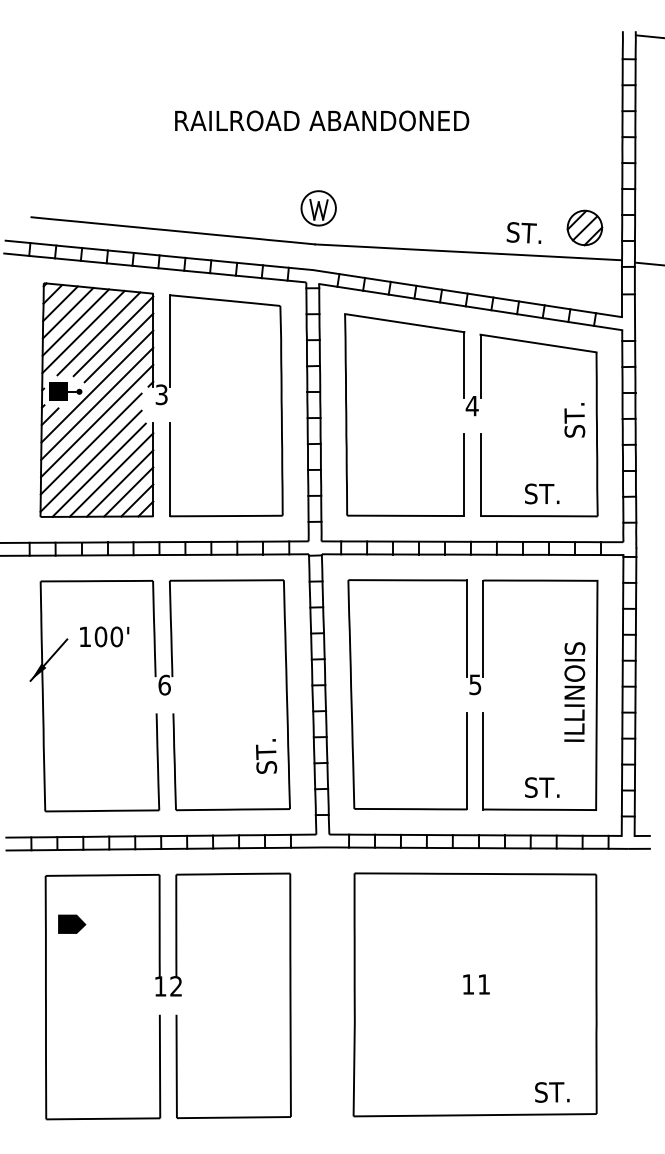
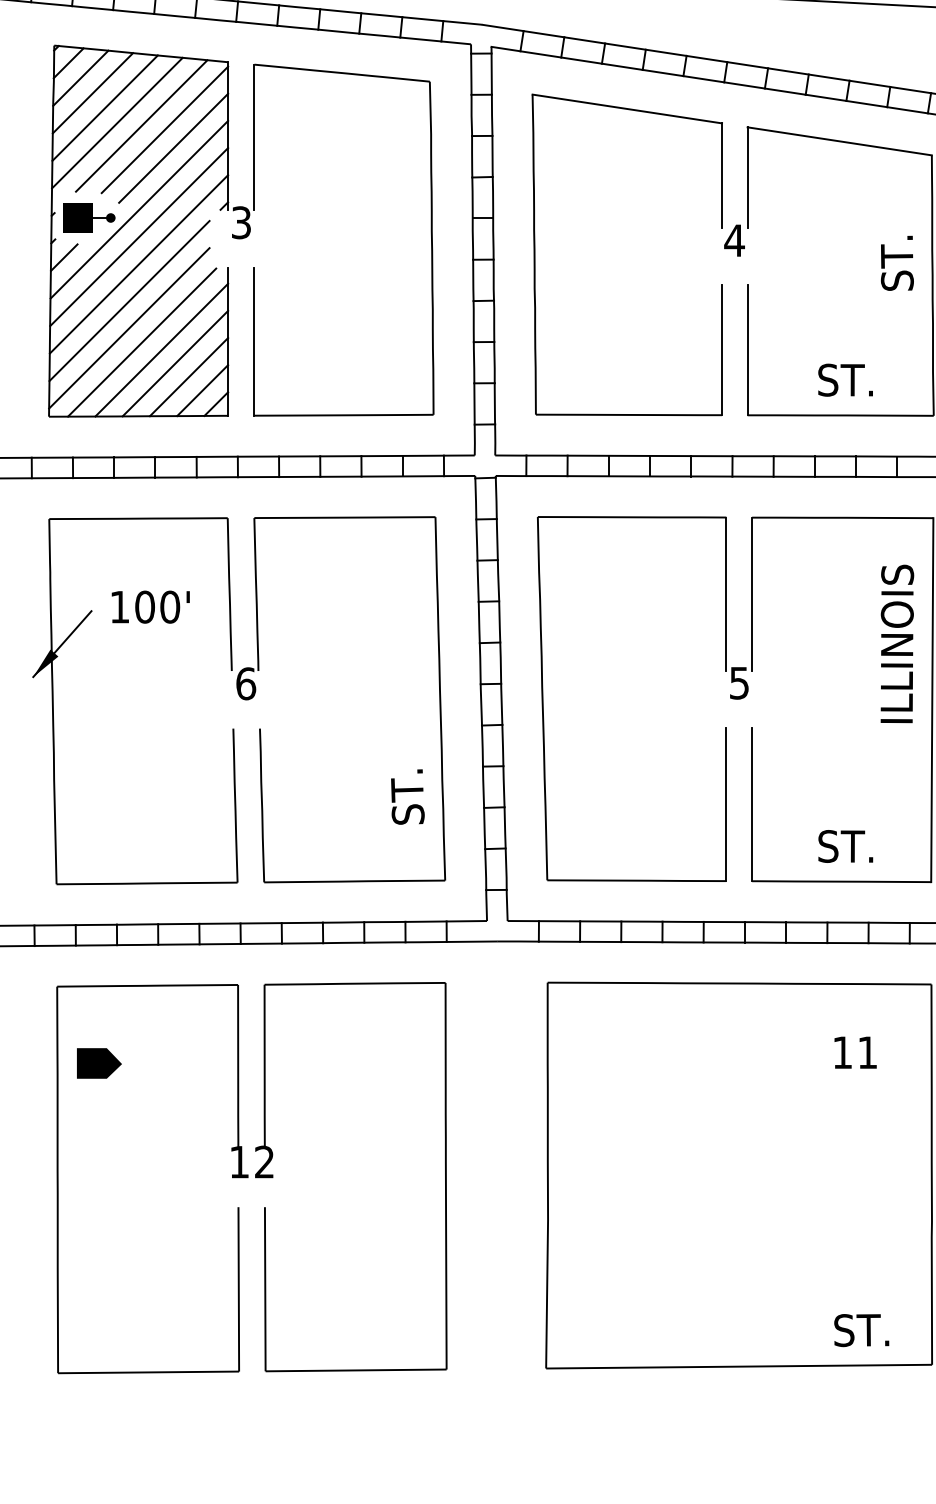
text: (574, 691) -> (896, 643), moved
text: (476, 984) -> (855, 1052), moved

